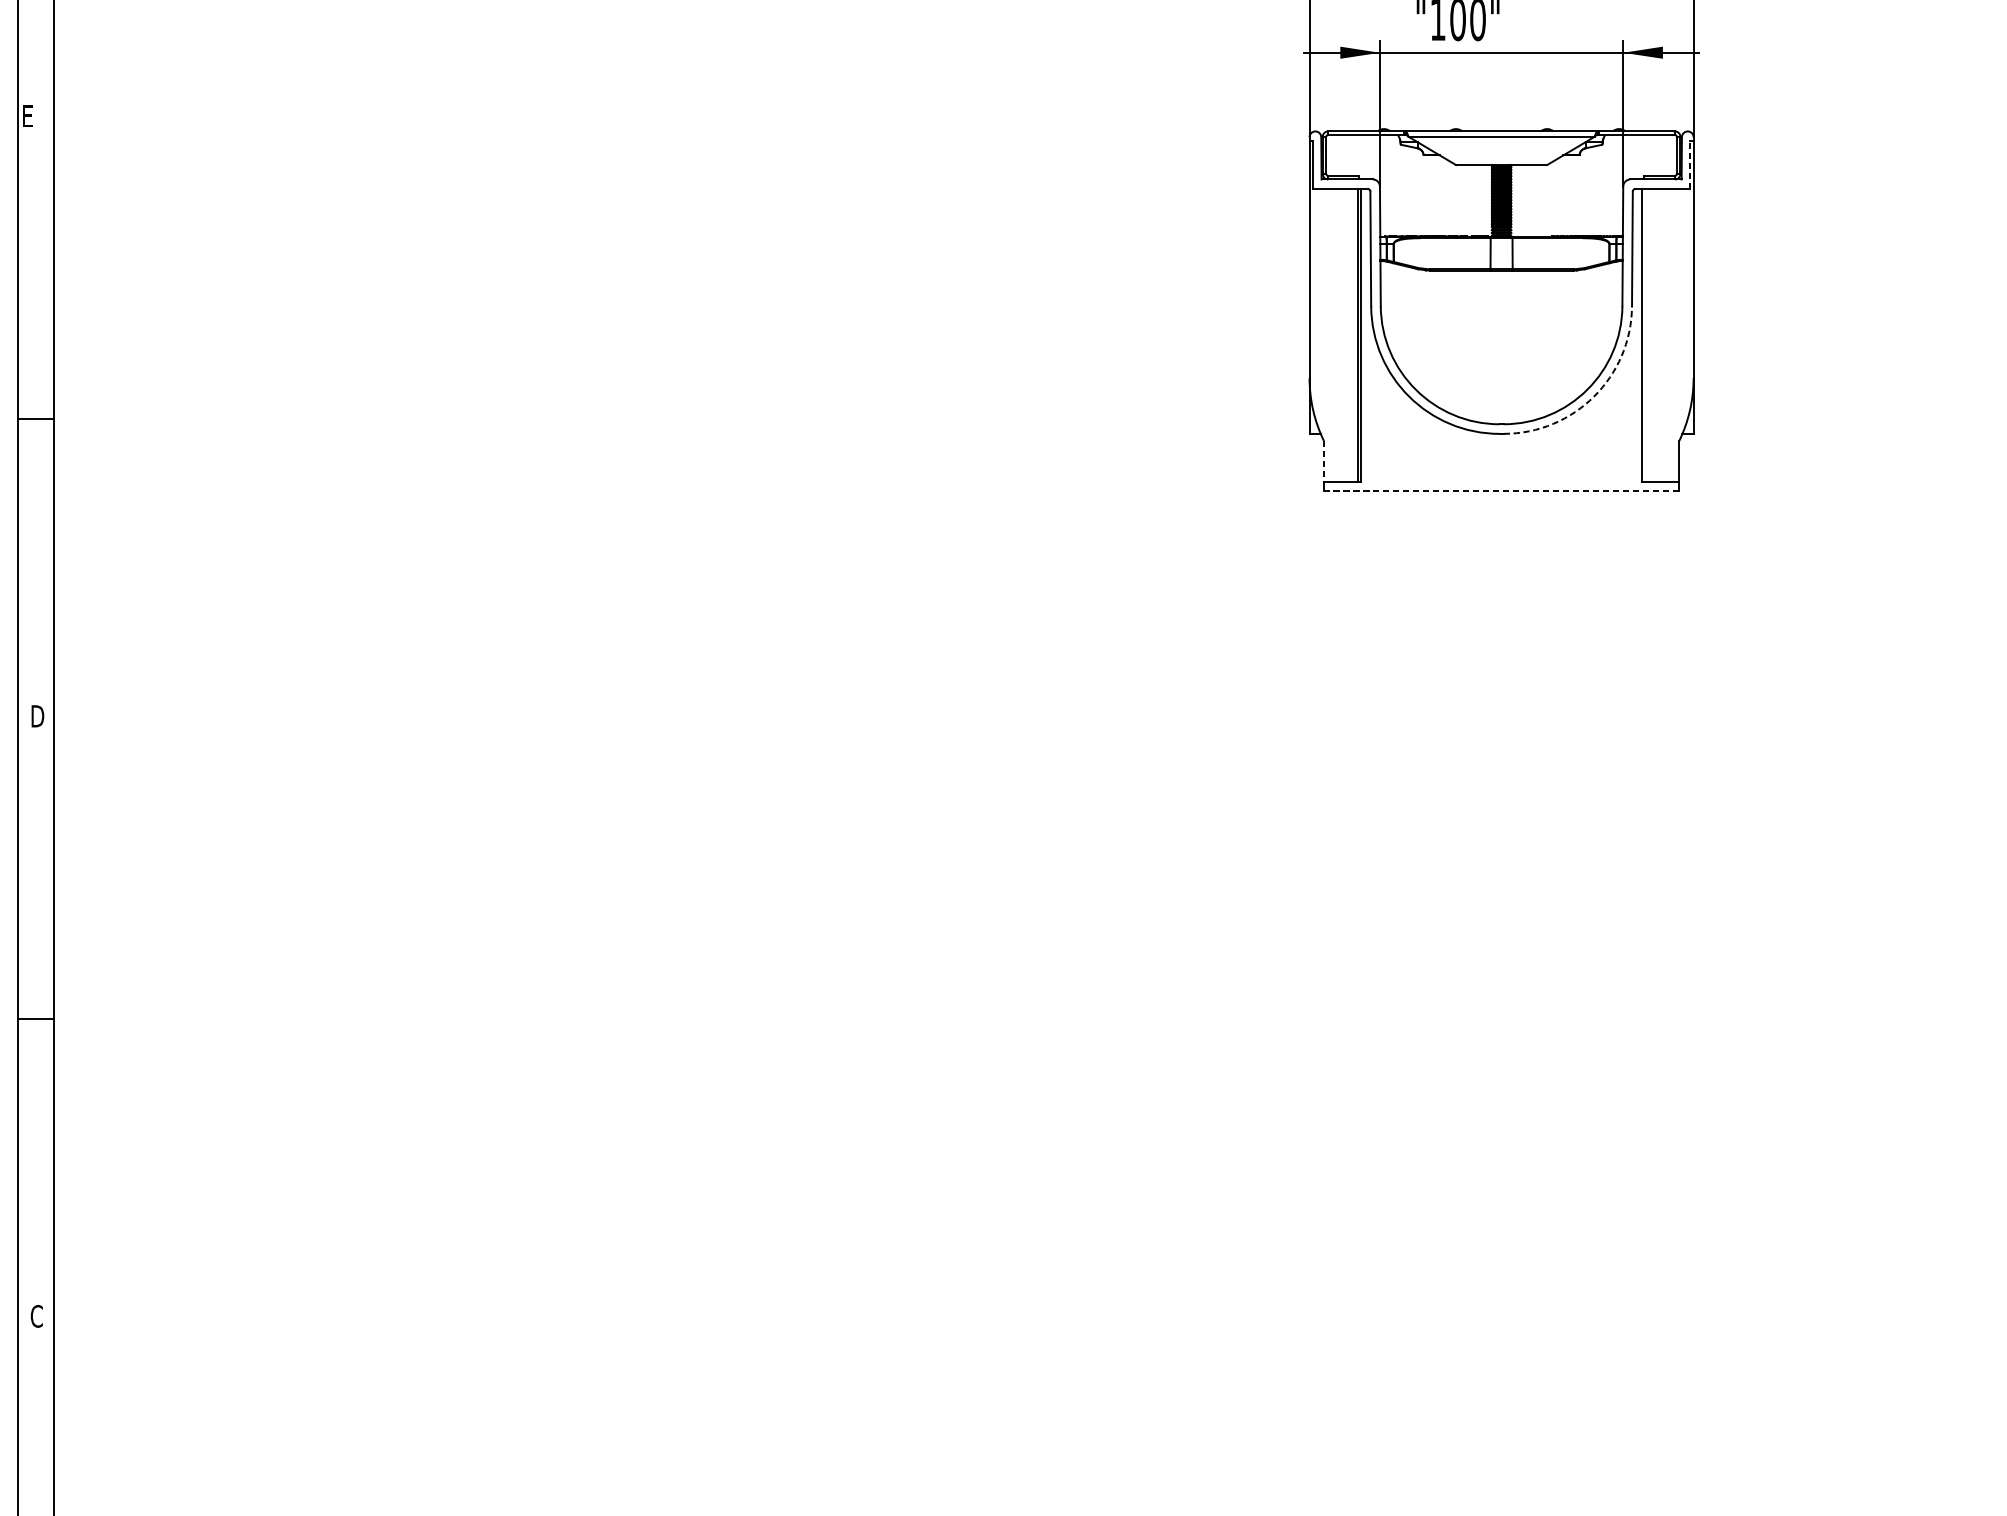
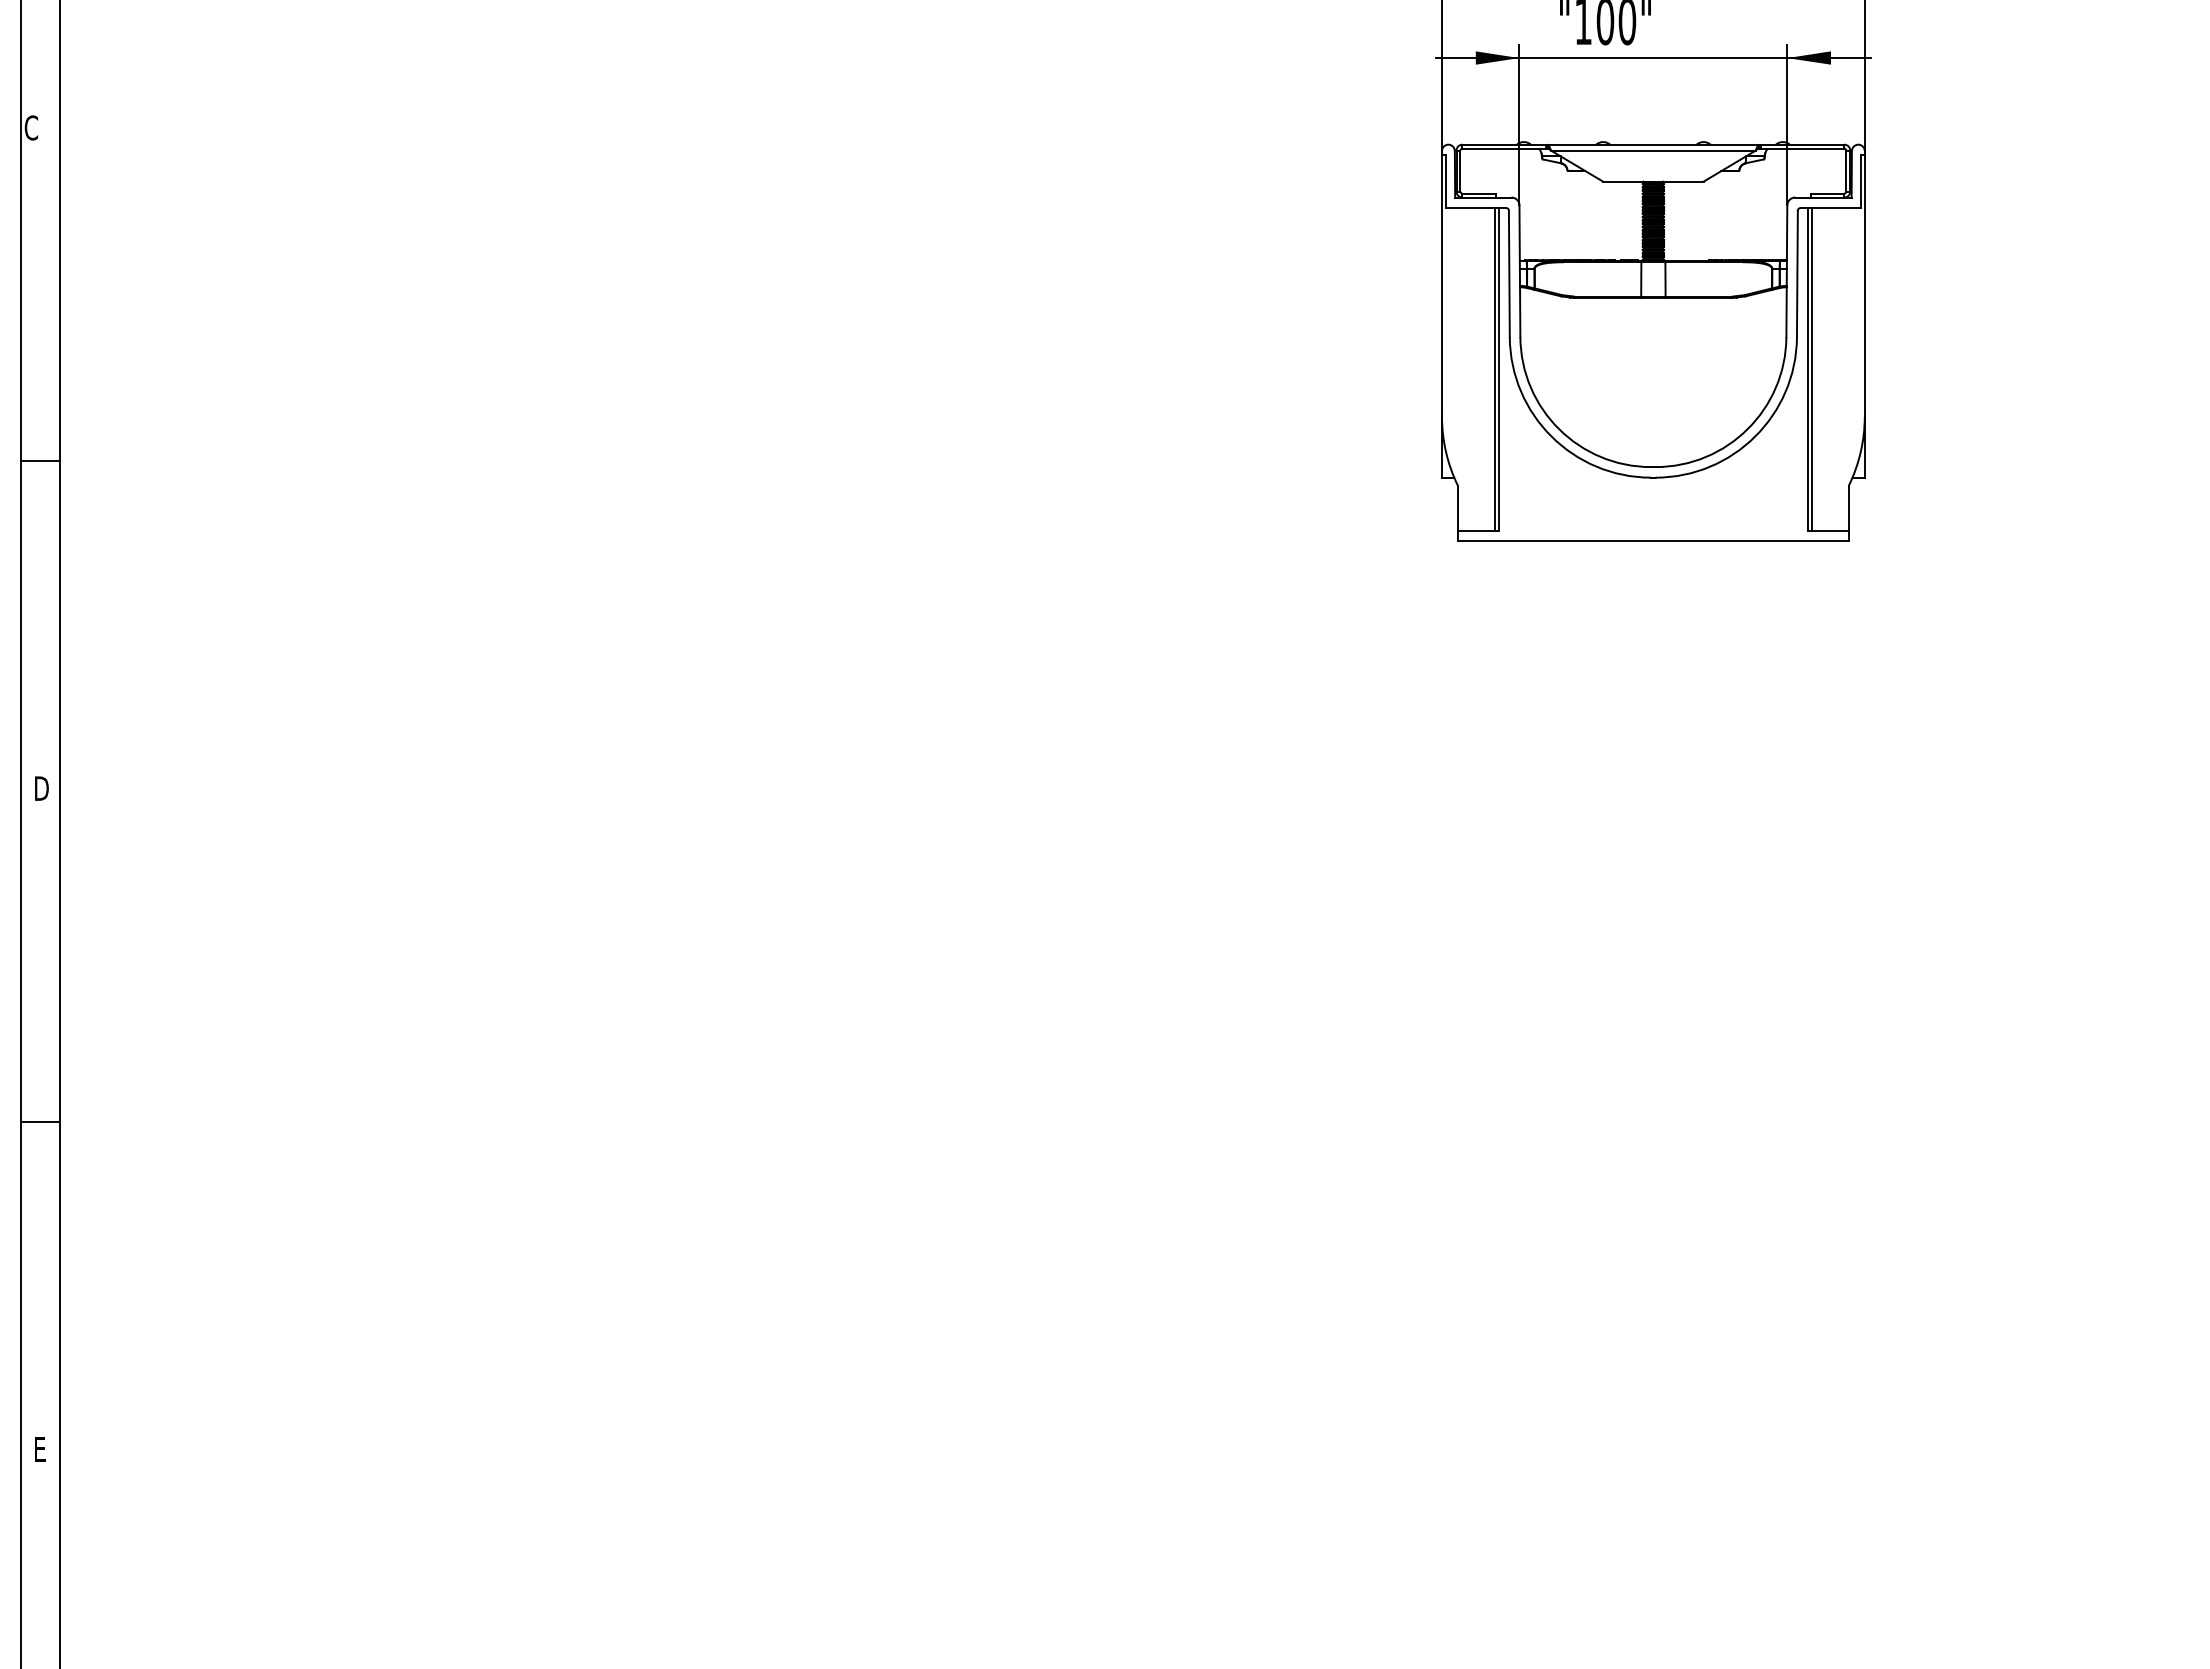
text: (27, 115) -> (30, 127), E -> C
line: (1689, 164) -> (1860, 181), dashed -> solid
line: (1645, 335) -> (1811, 369), added
arc: (1594, 396) -> (1755, 436), dashed -> solid
line: (1323, 461) -> (1457, 508), dashed -> solid
line: (1501, 491) -> (1653, 541), dashed -> solid
text: (36, 1315) -> (40, 1448), C -> E

